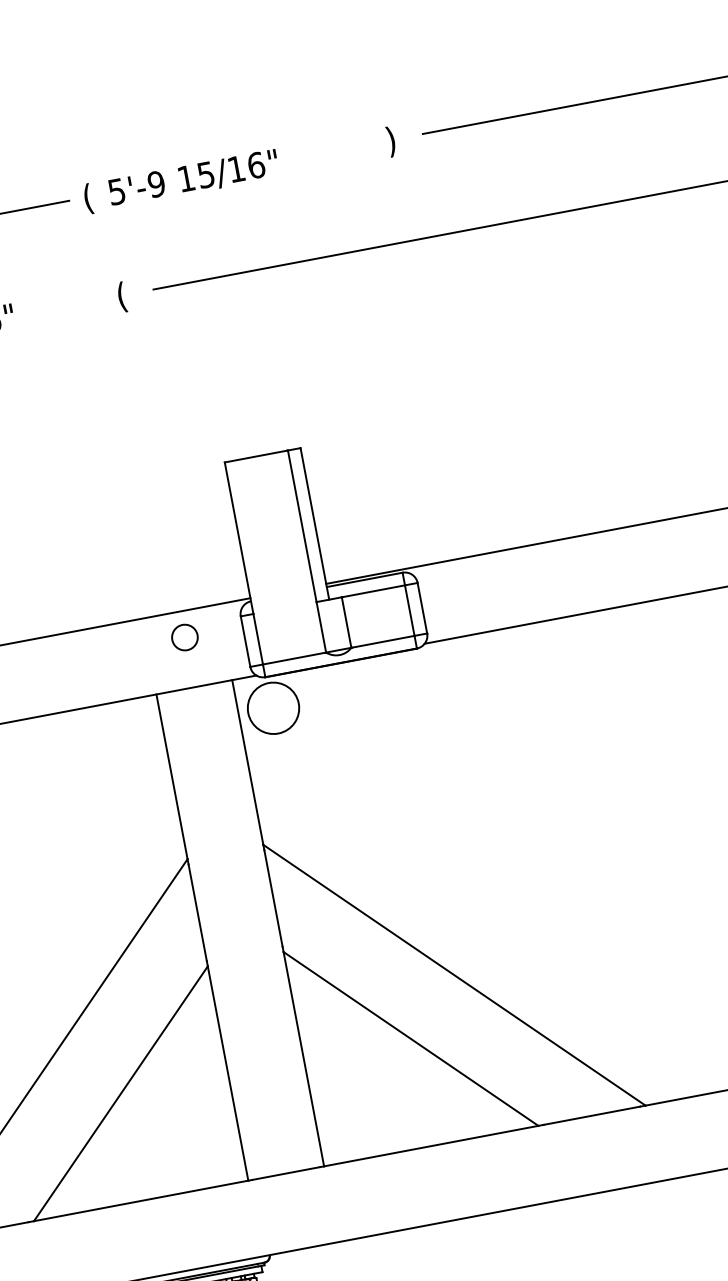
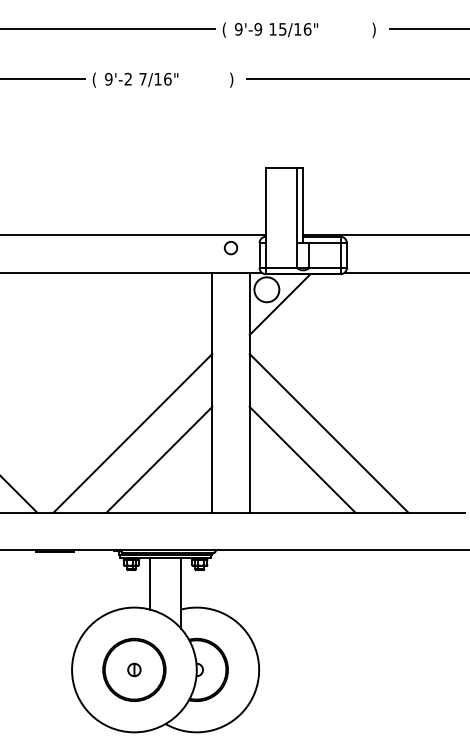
text: (116, 192) -> (238, 29), 5'-9 -> 9'-9
text: (121, 296) -> (231, 79), ( -> )
line: (304, 733) -> (279, 304), added

